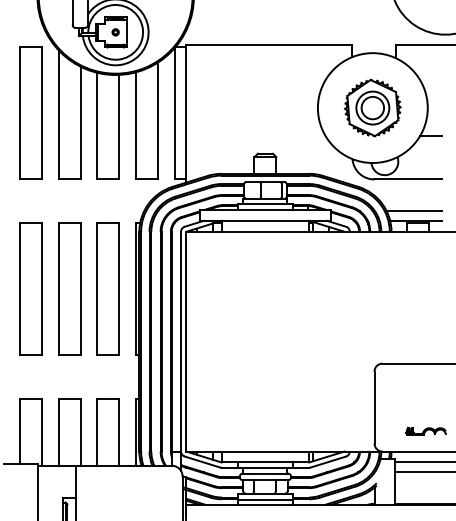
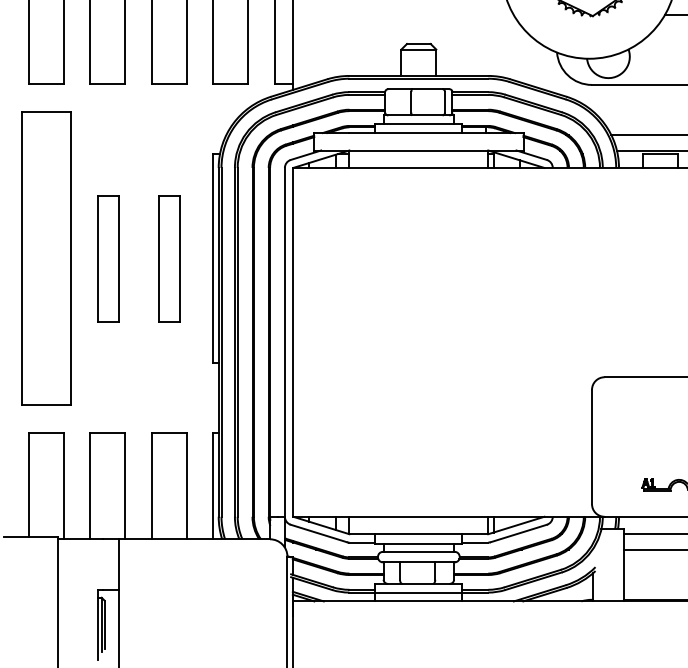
part: (30, 288) -> (45, 257), size x1.4
part: (69, 288) -> (107, 257), size x0.6
part: (107, 288) -> (168, 257), size x0.6

